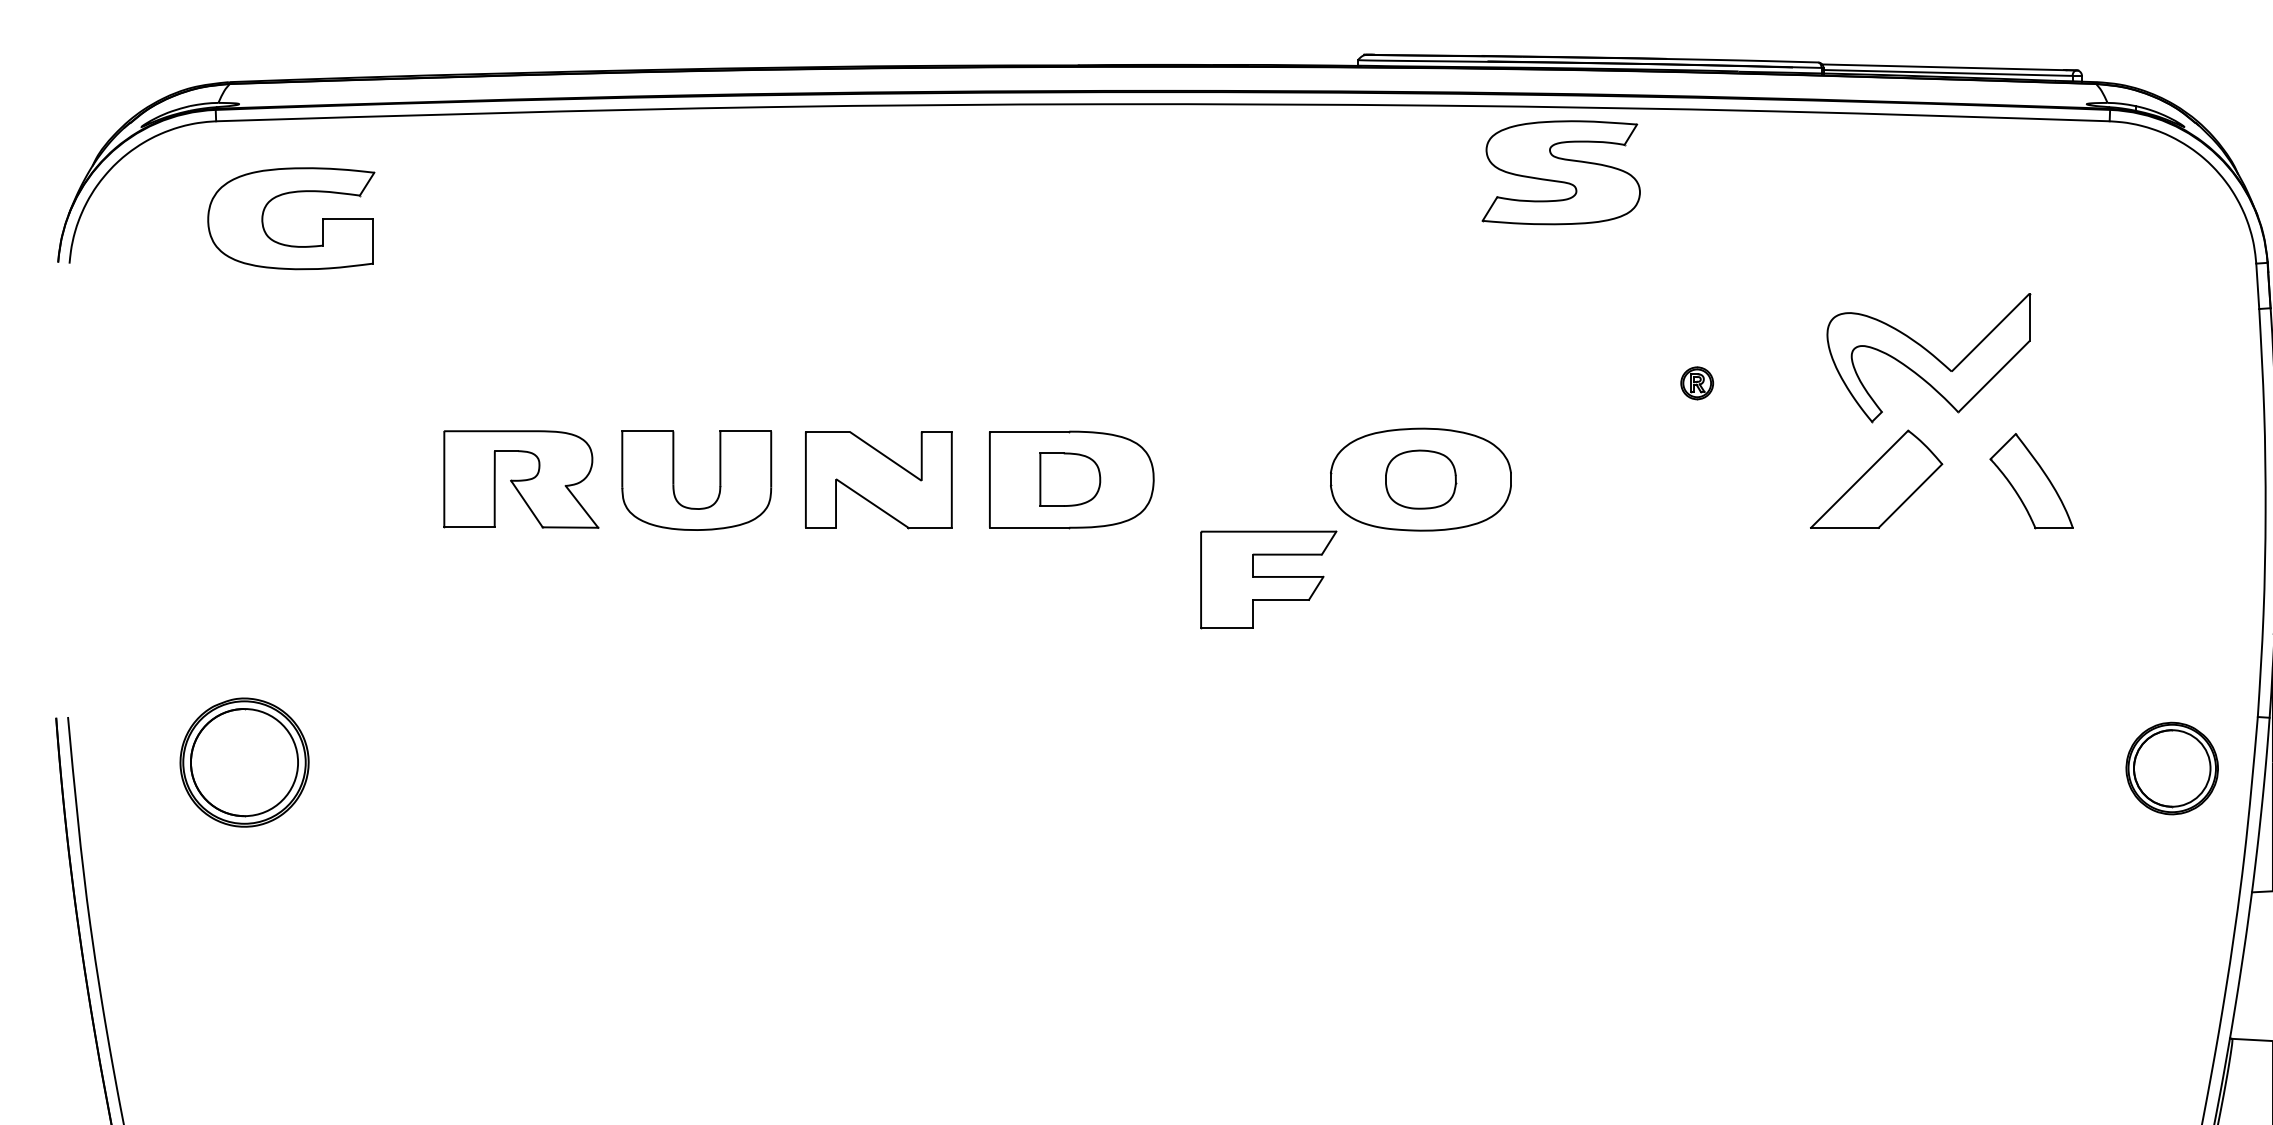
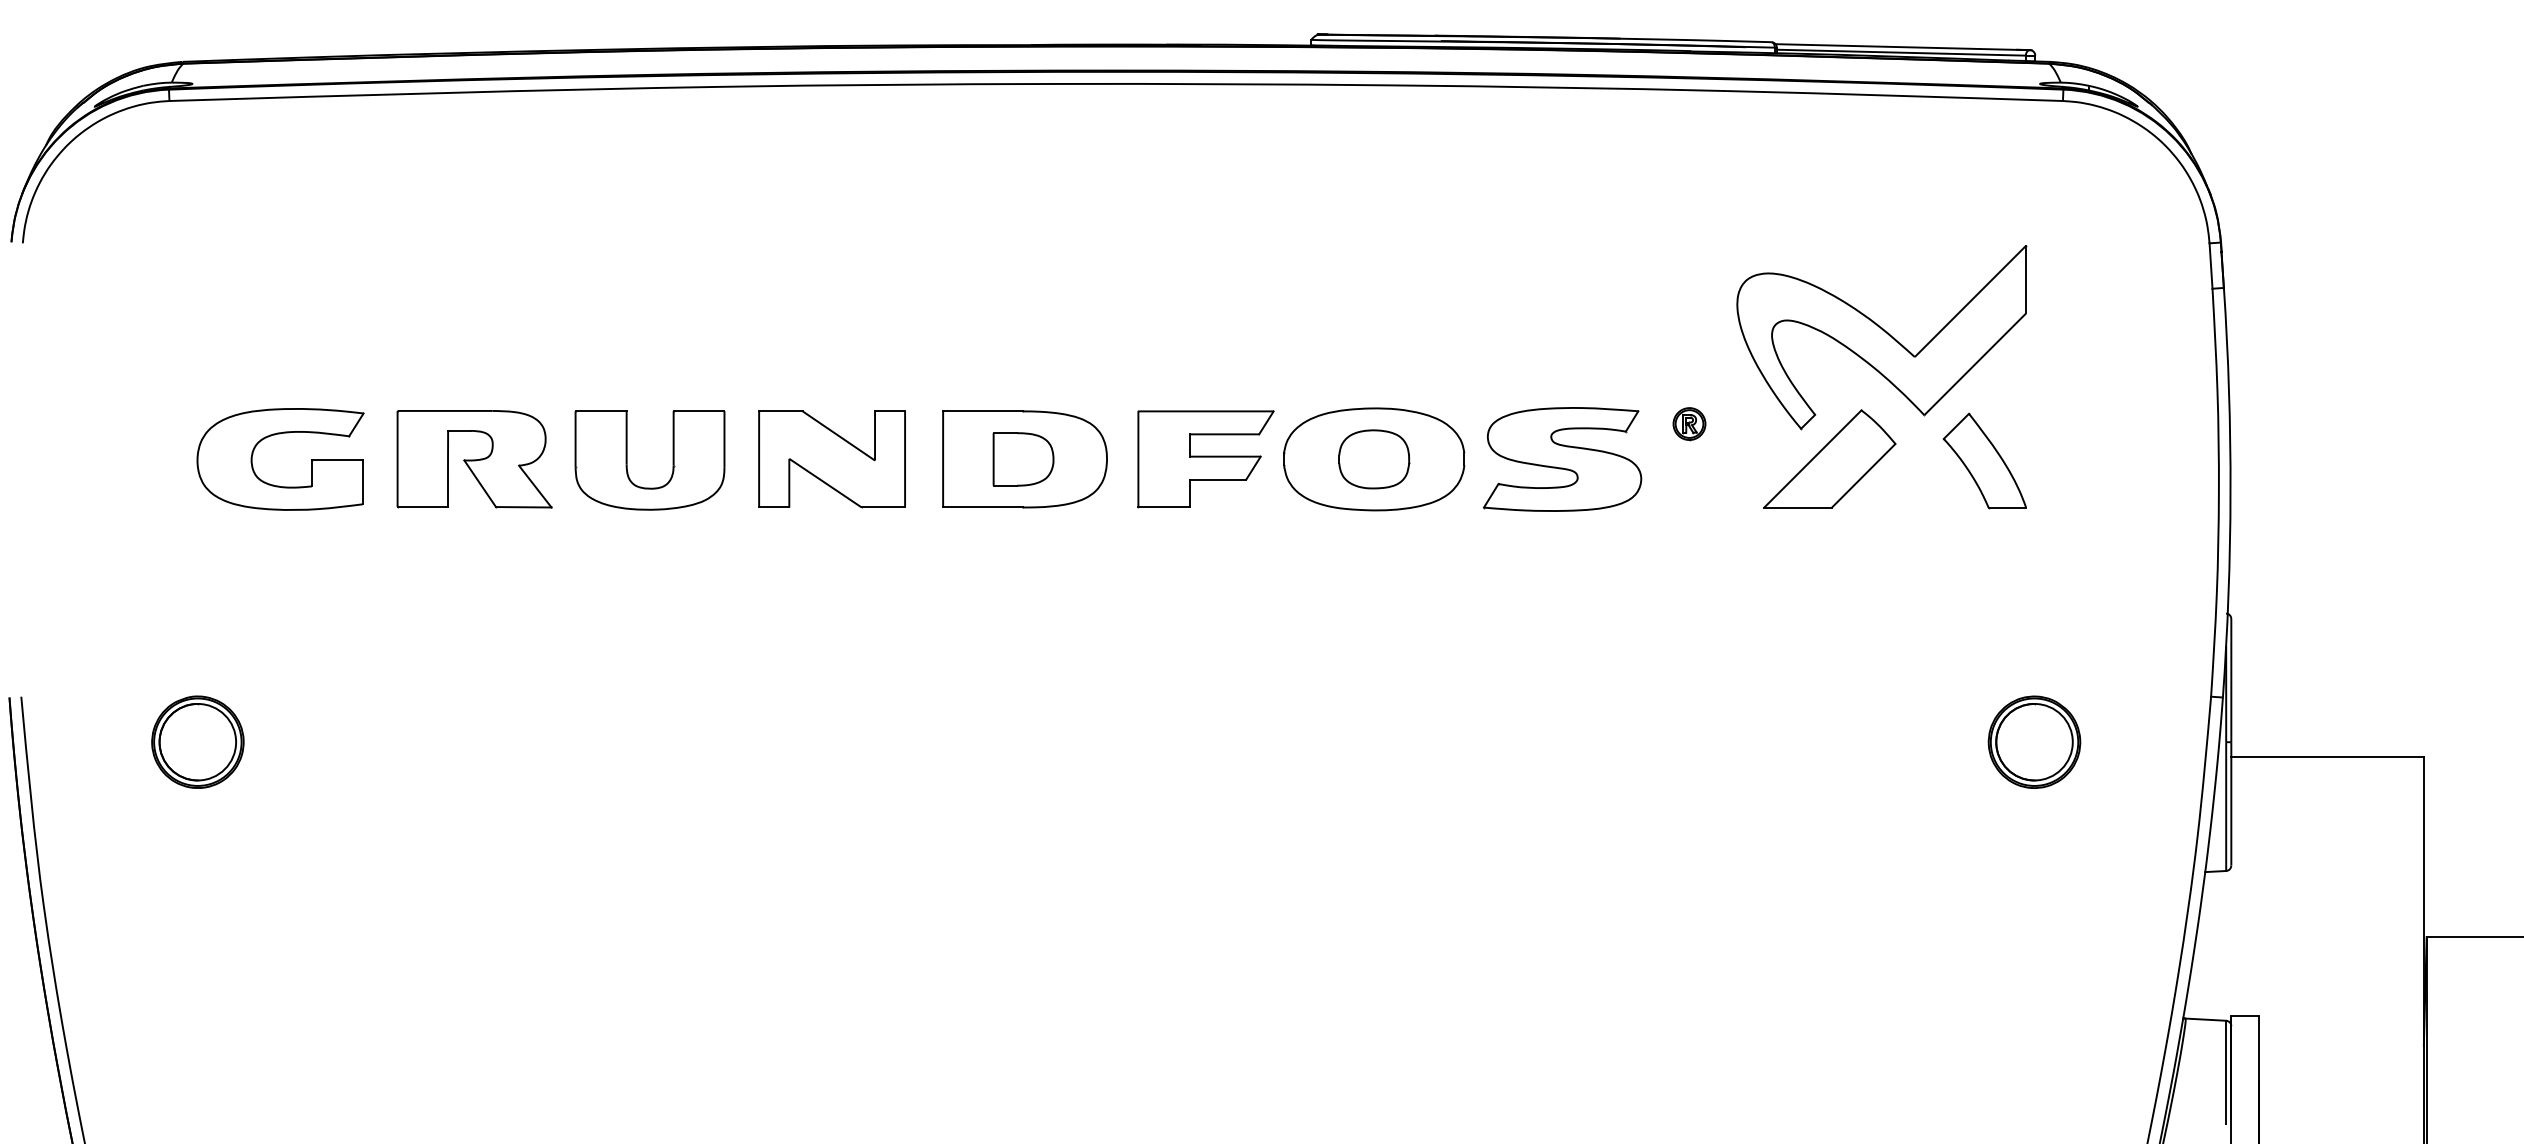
part: (1561, 172) -> (1562, 459), moved
part: (286, 194) -> (275, 435), moved
part: (1928, 357) -> (1881, 337), size x1.43
part: (1697, 383) -> (1689, 424), moved
part: (1268, 579) -> (1205, 459), moved
part: (244, 761) -> (197, 741), size x0.71
part: (2172, 767) -> (2034, 741), moved

